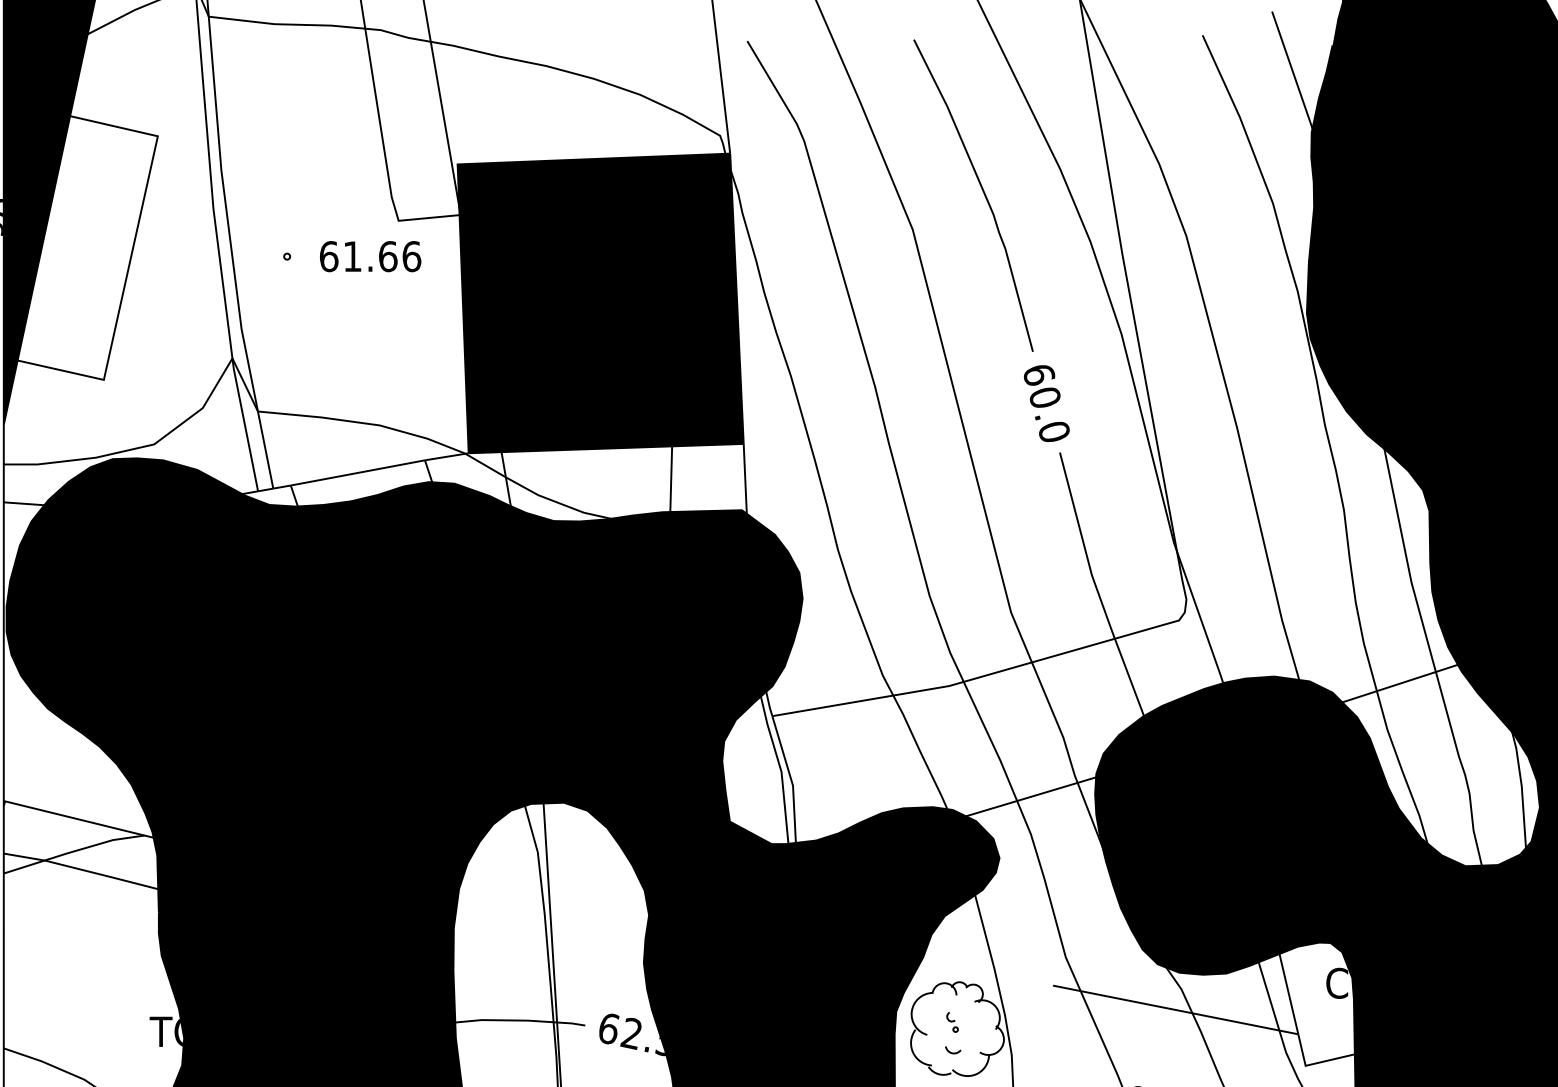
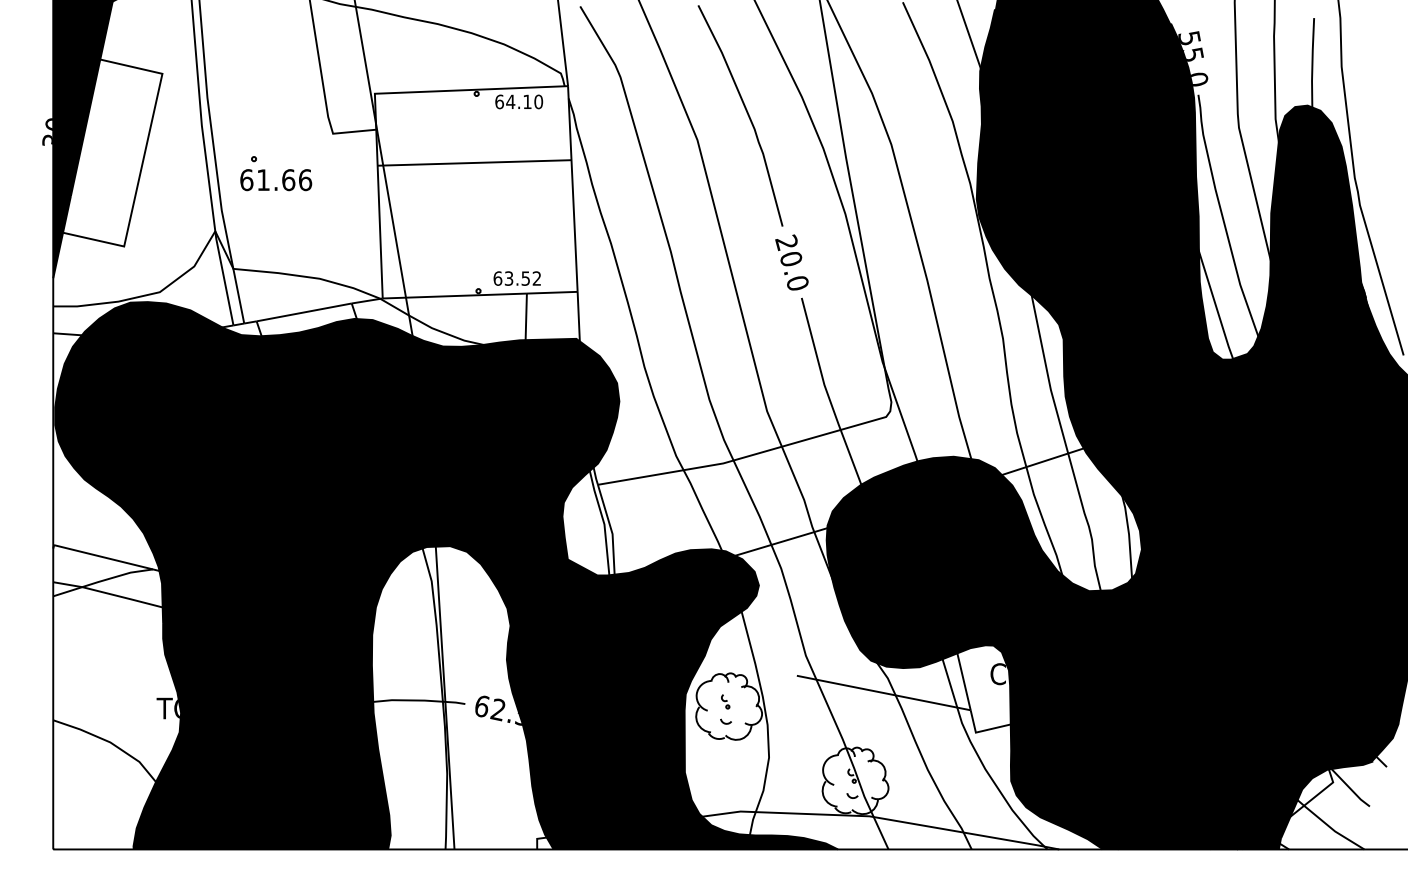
text: (371, 257) -> (276, 180), moved
fill: (599, 303) -> (475, 192), removed
text: (1038, 374) -> (786, 242), 60.0 -> 20.0

